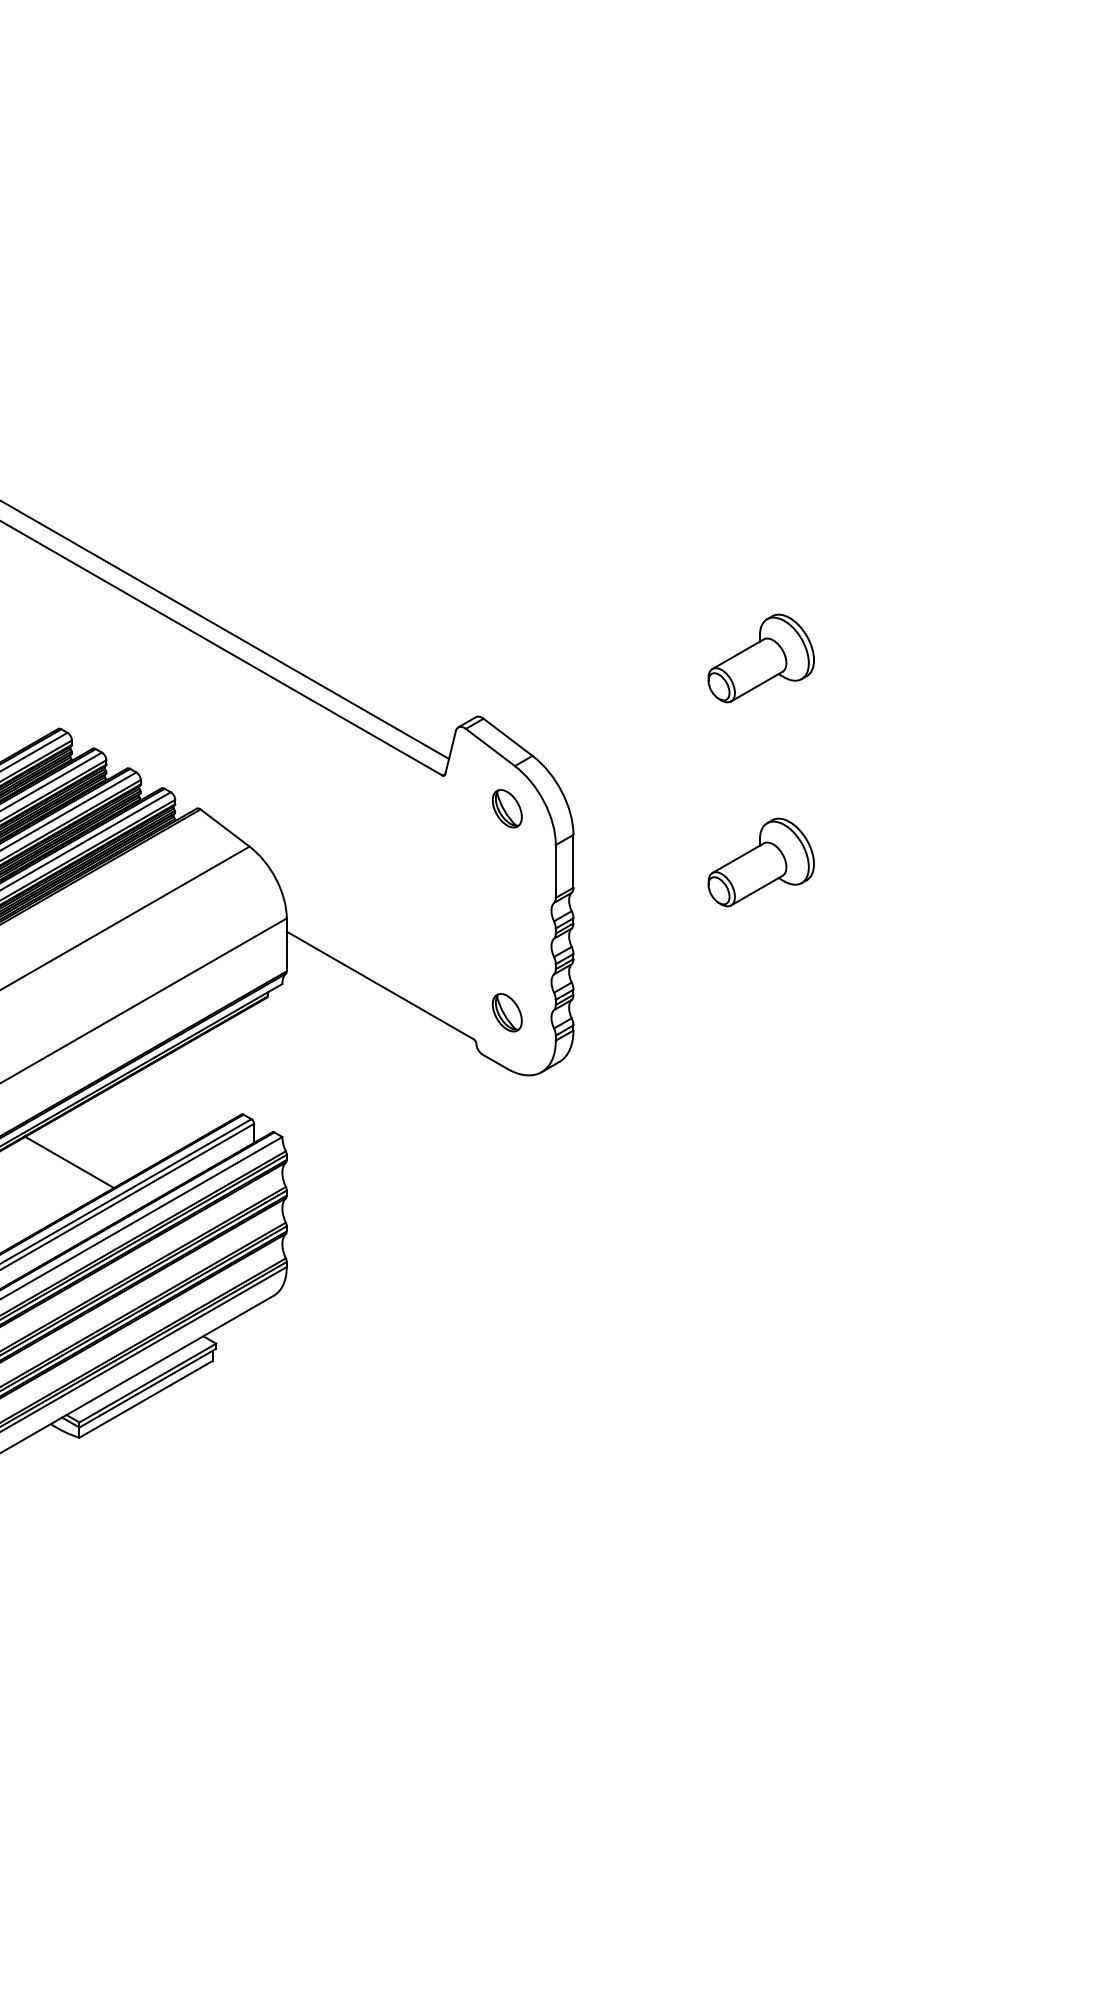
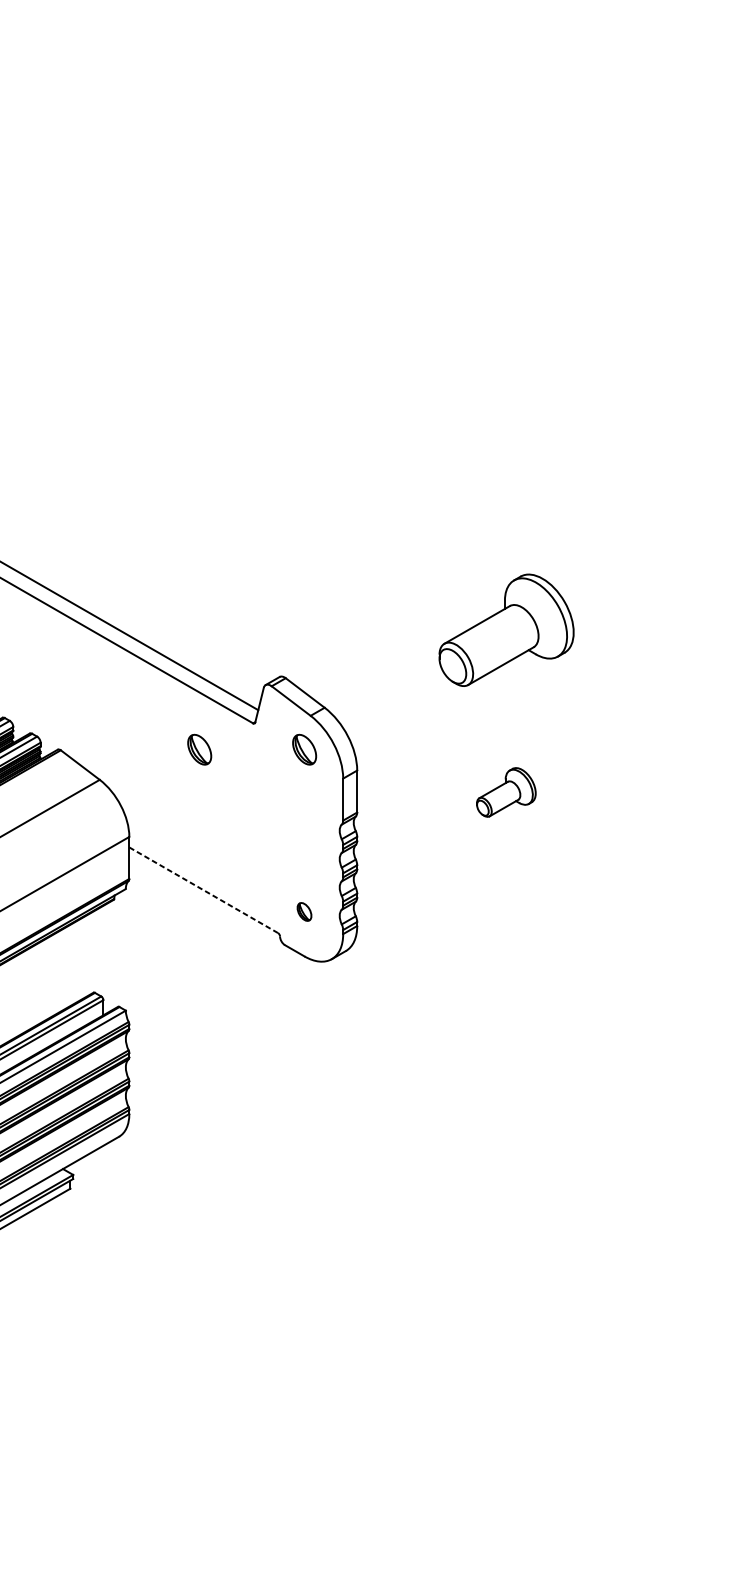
part: (760, 658) -> (505, 630), size x1.6
part: (374, 808) -> (199, 749), added
part: (760, 862) -> (505, 792), size x0.7
line: (380, 985) -> (203, 890), solid -> dashed
part: (506, 1012) -> (303, 911), size x0.6

